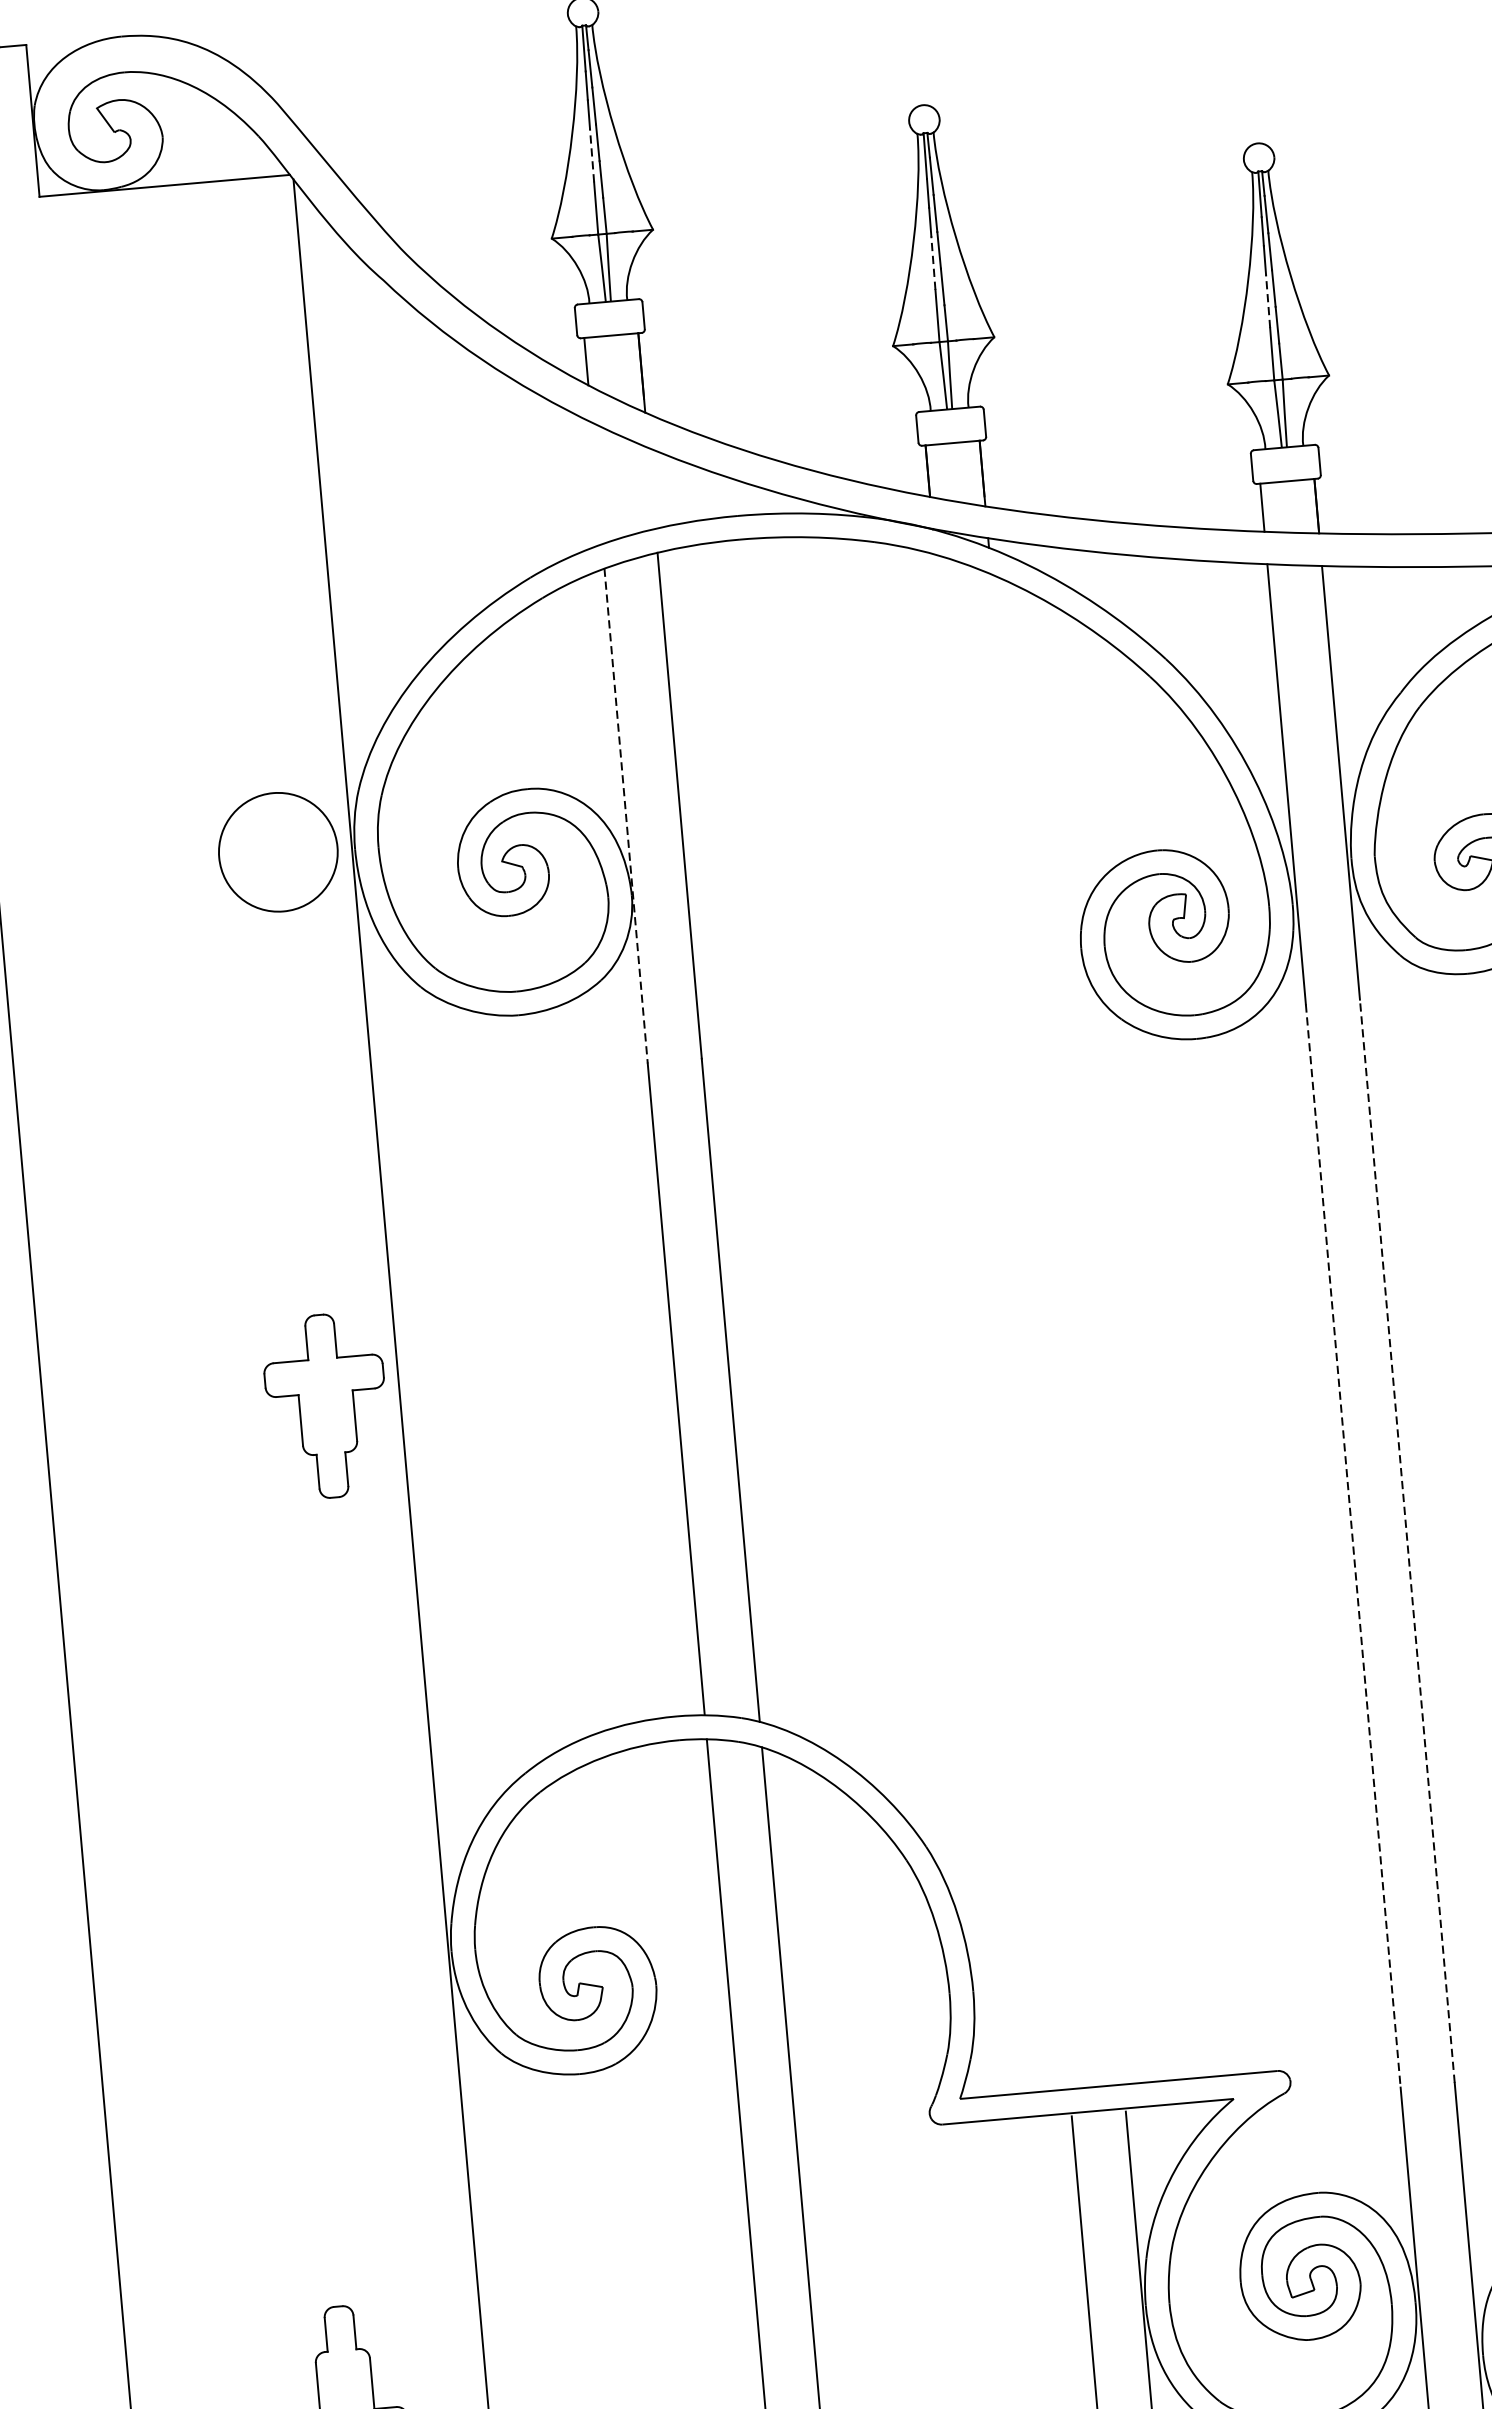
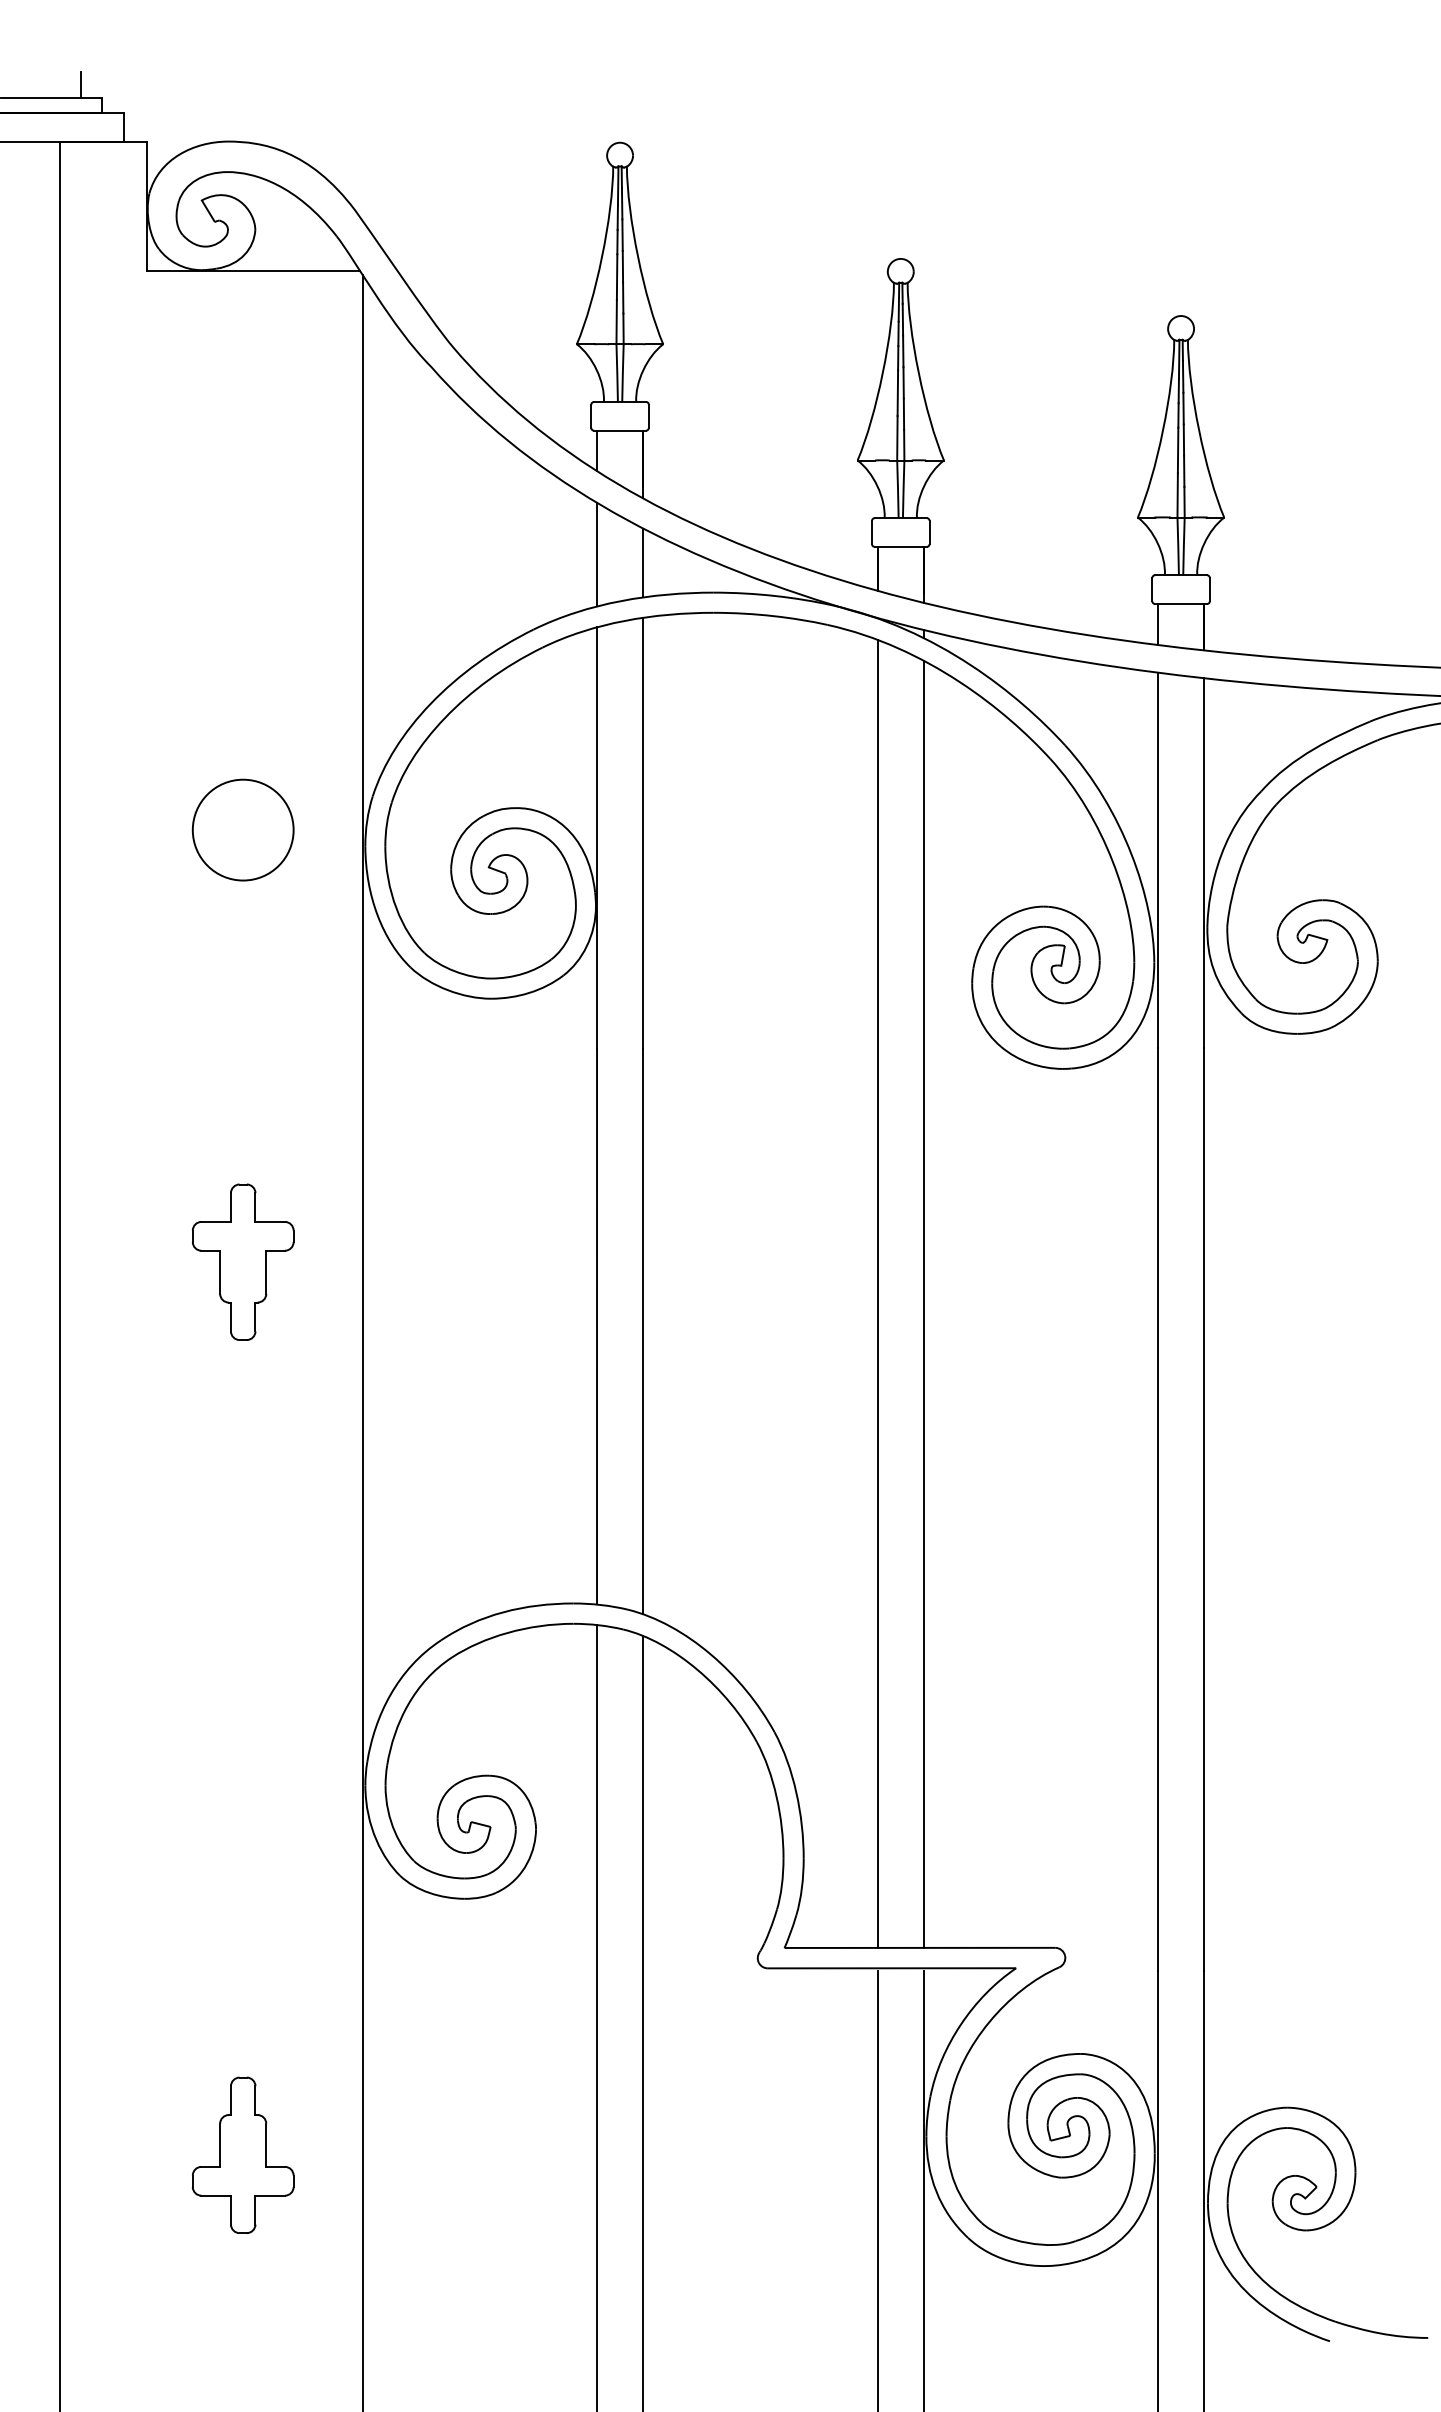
line: (592, 156) -> (617, 277), dashed -> solid
line: (933, 263) -> (897, 393), dashed -> solid
line: (1268, 301) -> (1178, 450), dashed -> solid
line: (597, 483) -> (597, 554), added
line: (652, 487) -> (643, 562), added
line: (626, 816) -> (597, 838), dashed -> solid
circle: (277, 851) -> (242, 829), moved
line: (1001, 1321) -> (877, 1293), added
line: (1056, 1328) -> (923, 1303), added
part: (327, 1405) -> (243, 1261), moved
line: (1407, 1541) -> (1204, 1509), dashed -> solid
line: (1353, 1546) -> (1158, 1509), dashed -> solid

